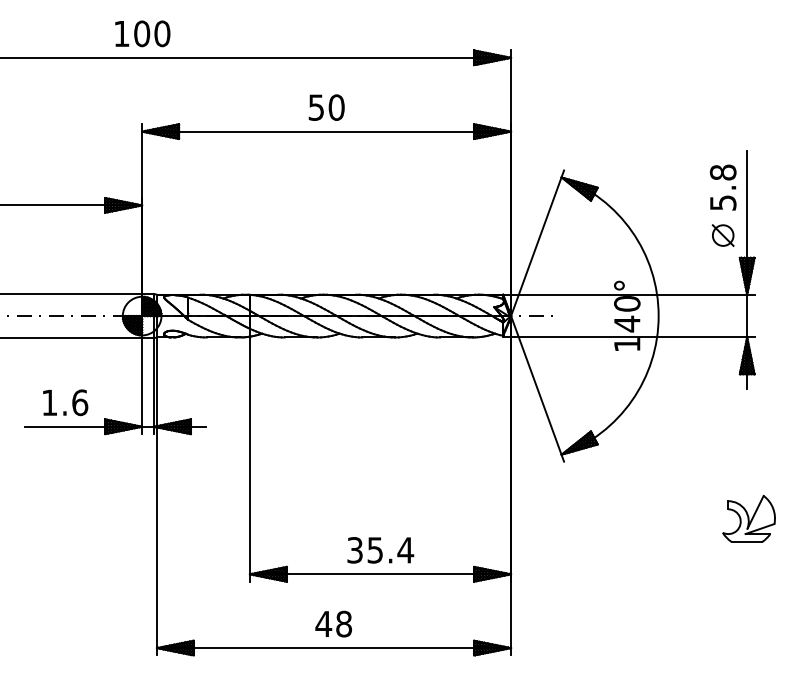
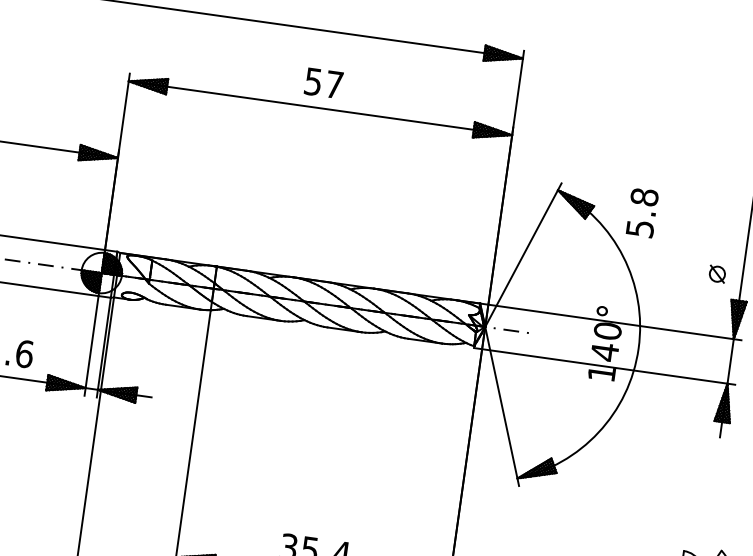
text: (336, 107) -> (334, 84), 50 -> 57
text: (722, 187) -> (641, 212), moved
part: (722, 235) -> (716, 274), size x0.7

